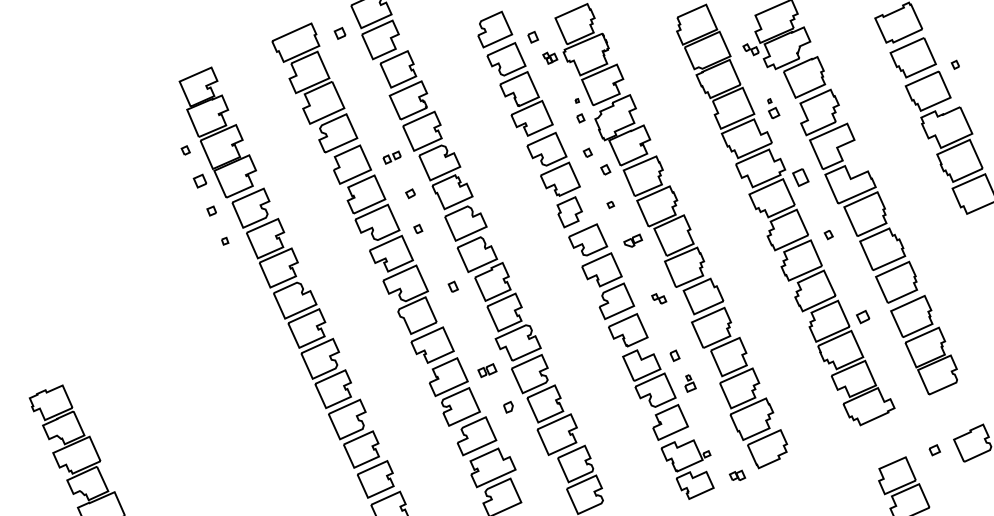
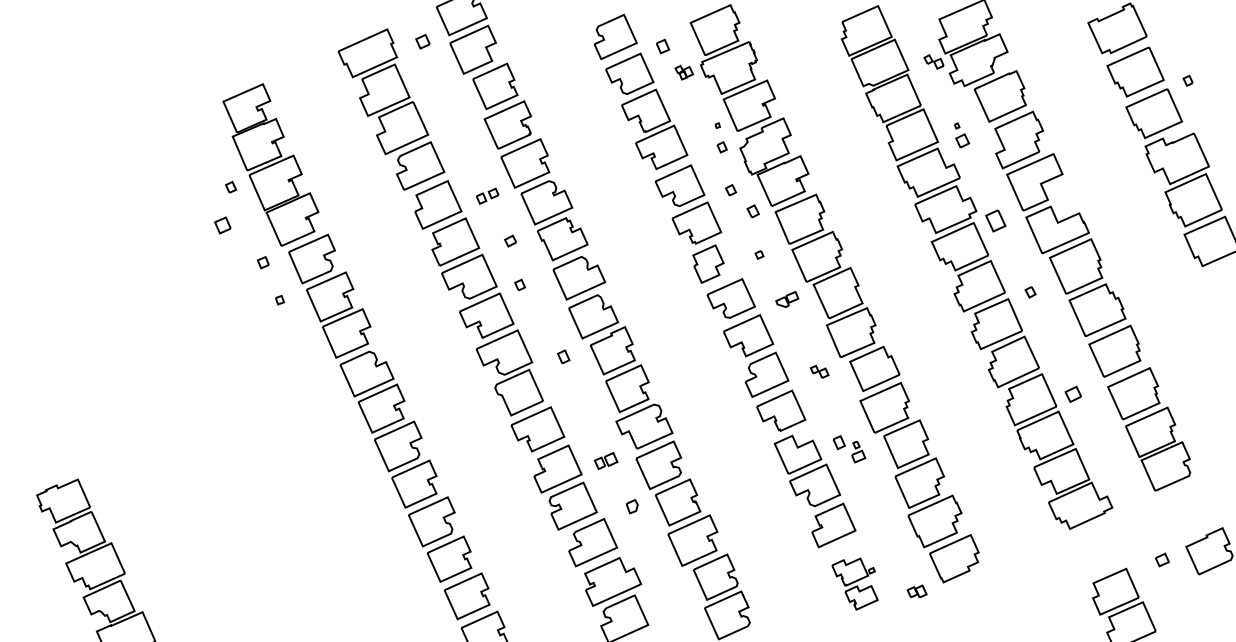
part: (199, 181) -> (222, 225), moved
part: (690, 383) -> (858, 451), moved
part: (687, 469) -> (854, 583), size x0.7

